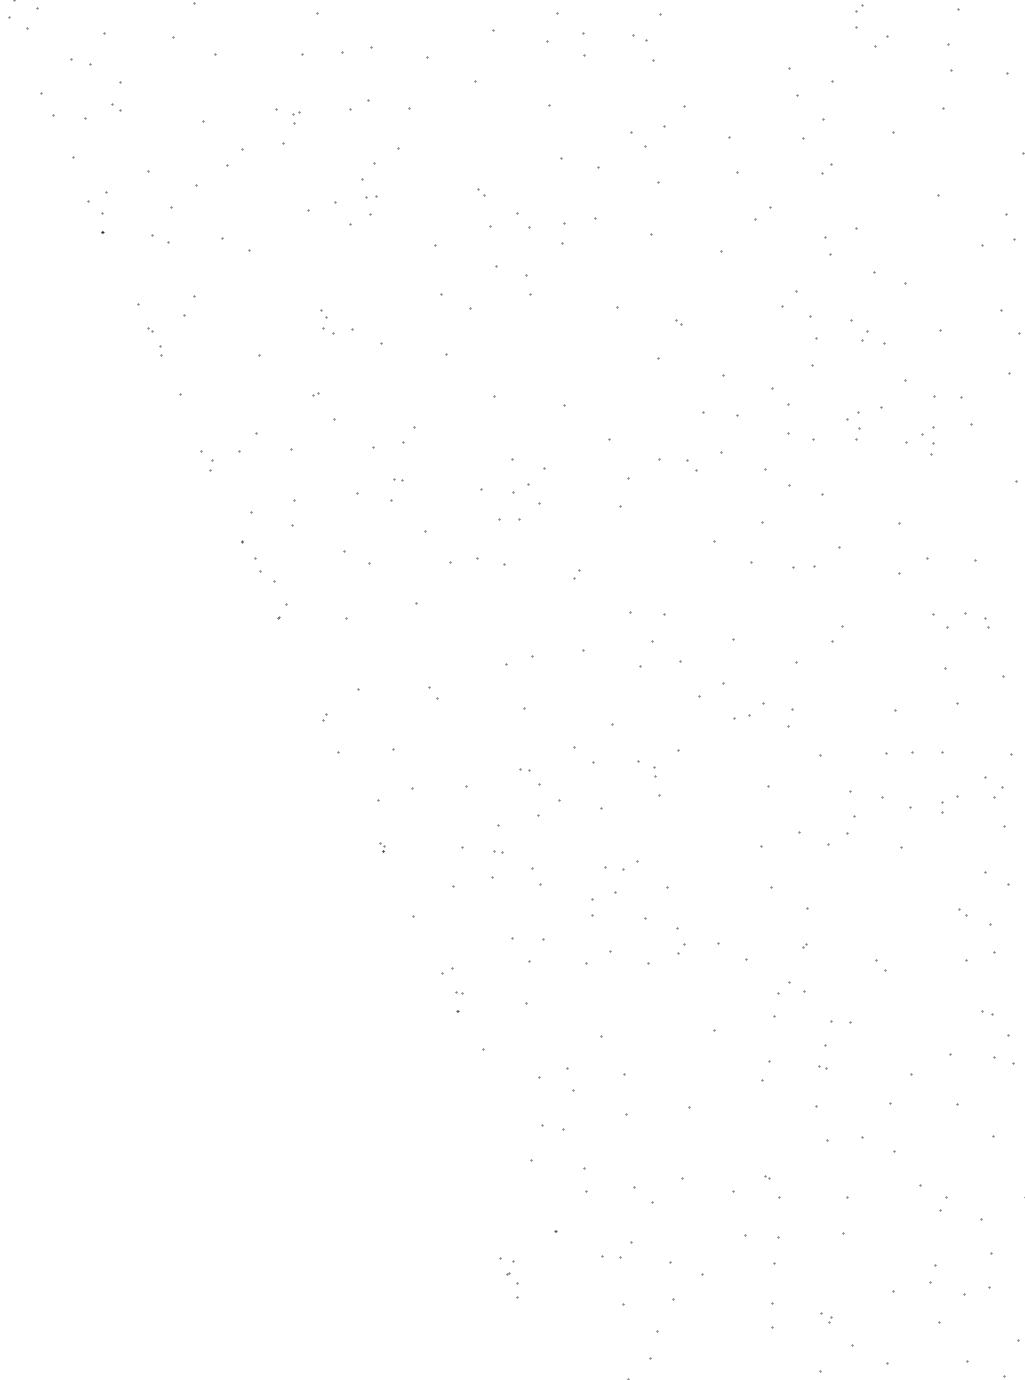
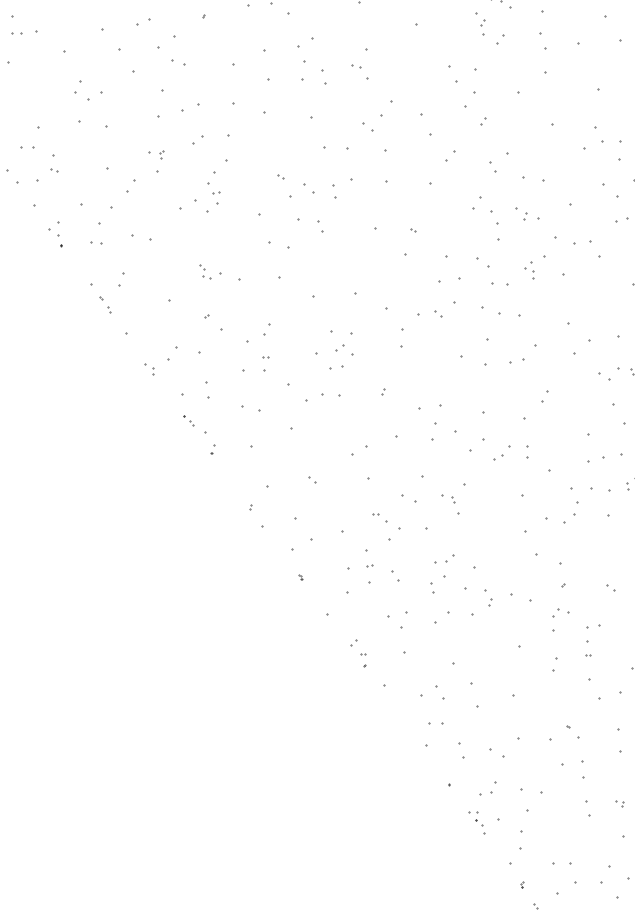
part: (927, 440) -> (575, 270), removed
part: (252, 556) -> (188, 420), size x0.62
part: (508, 1277) -> (476, 822), moved

